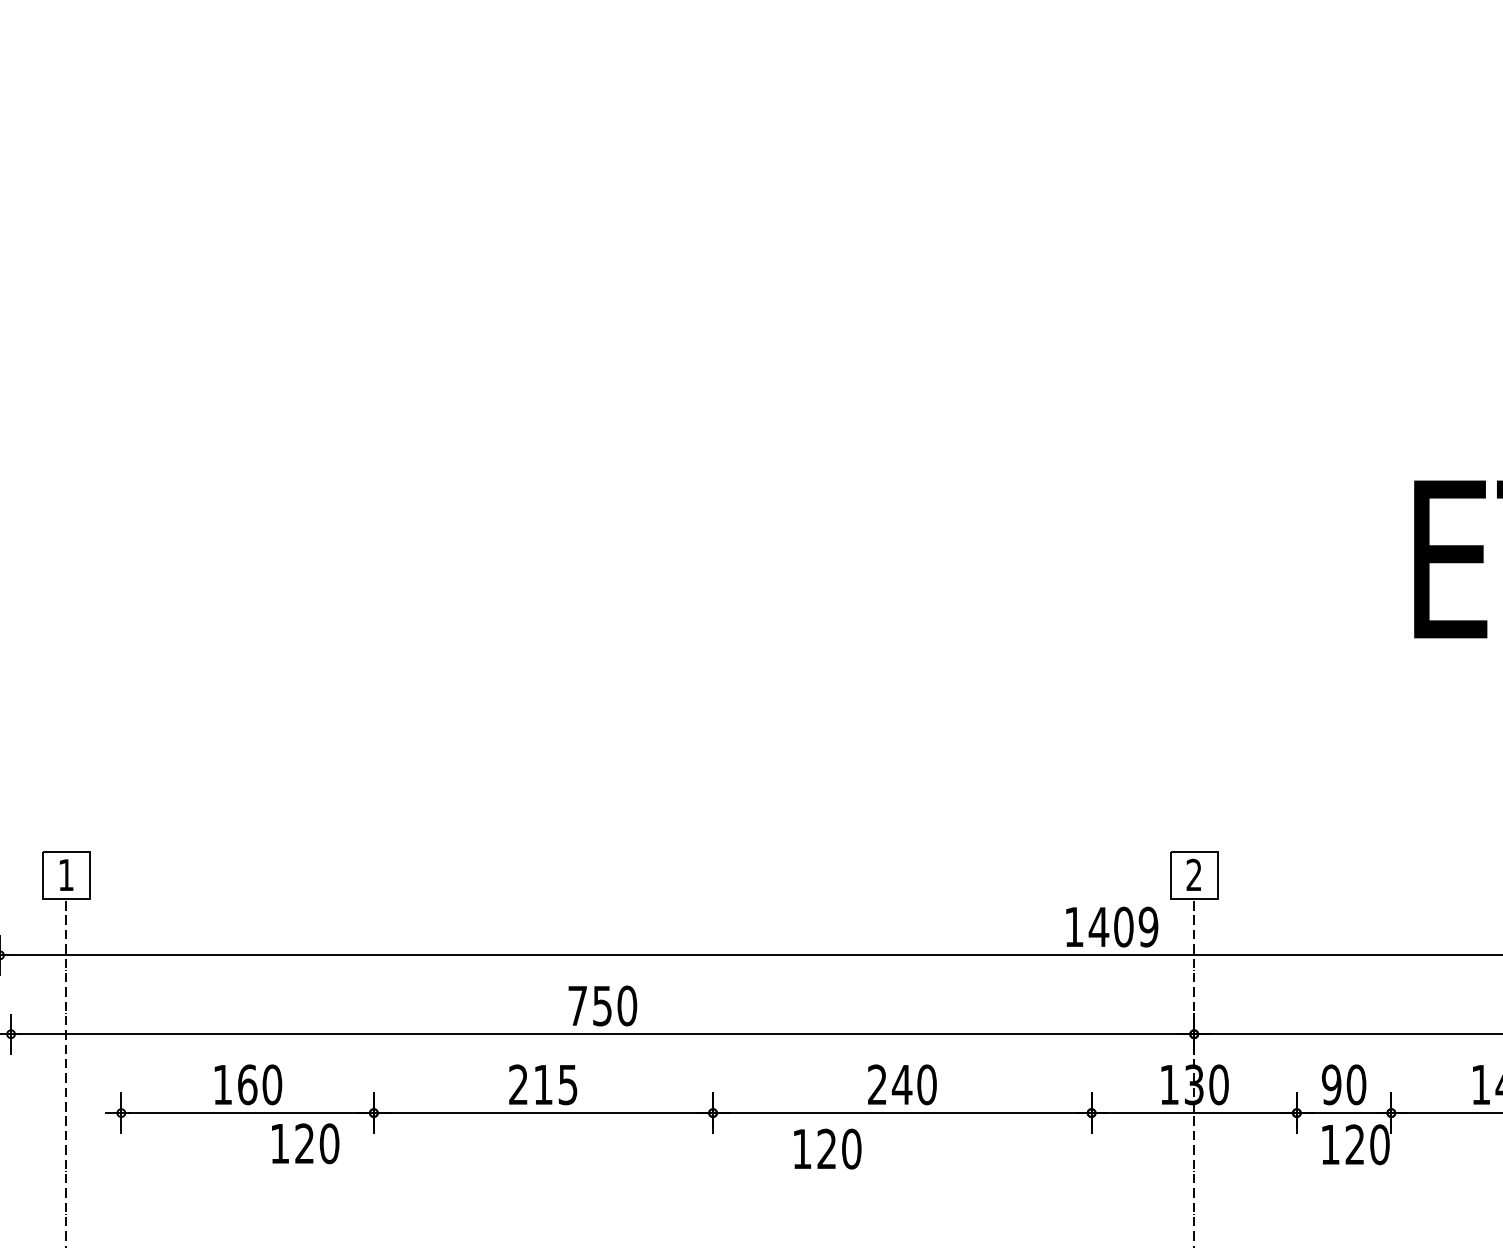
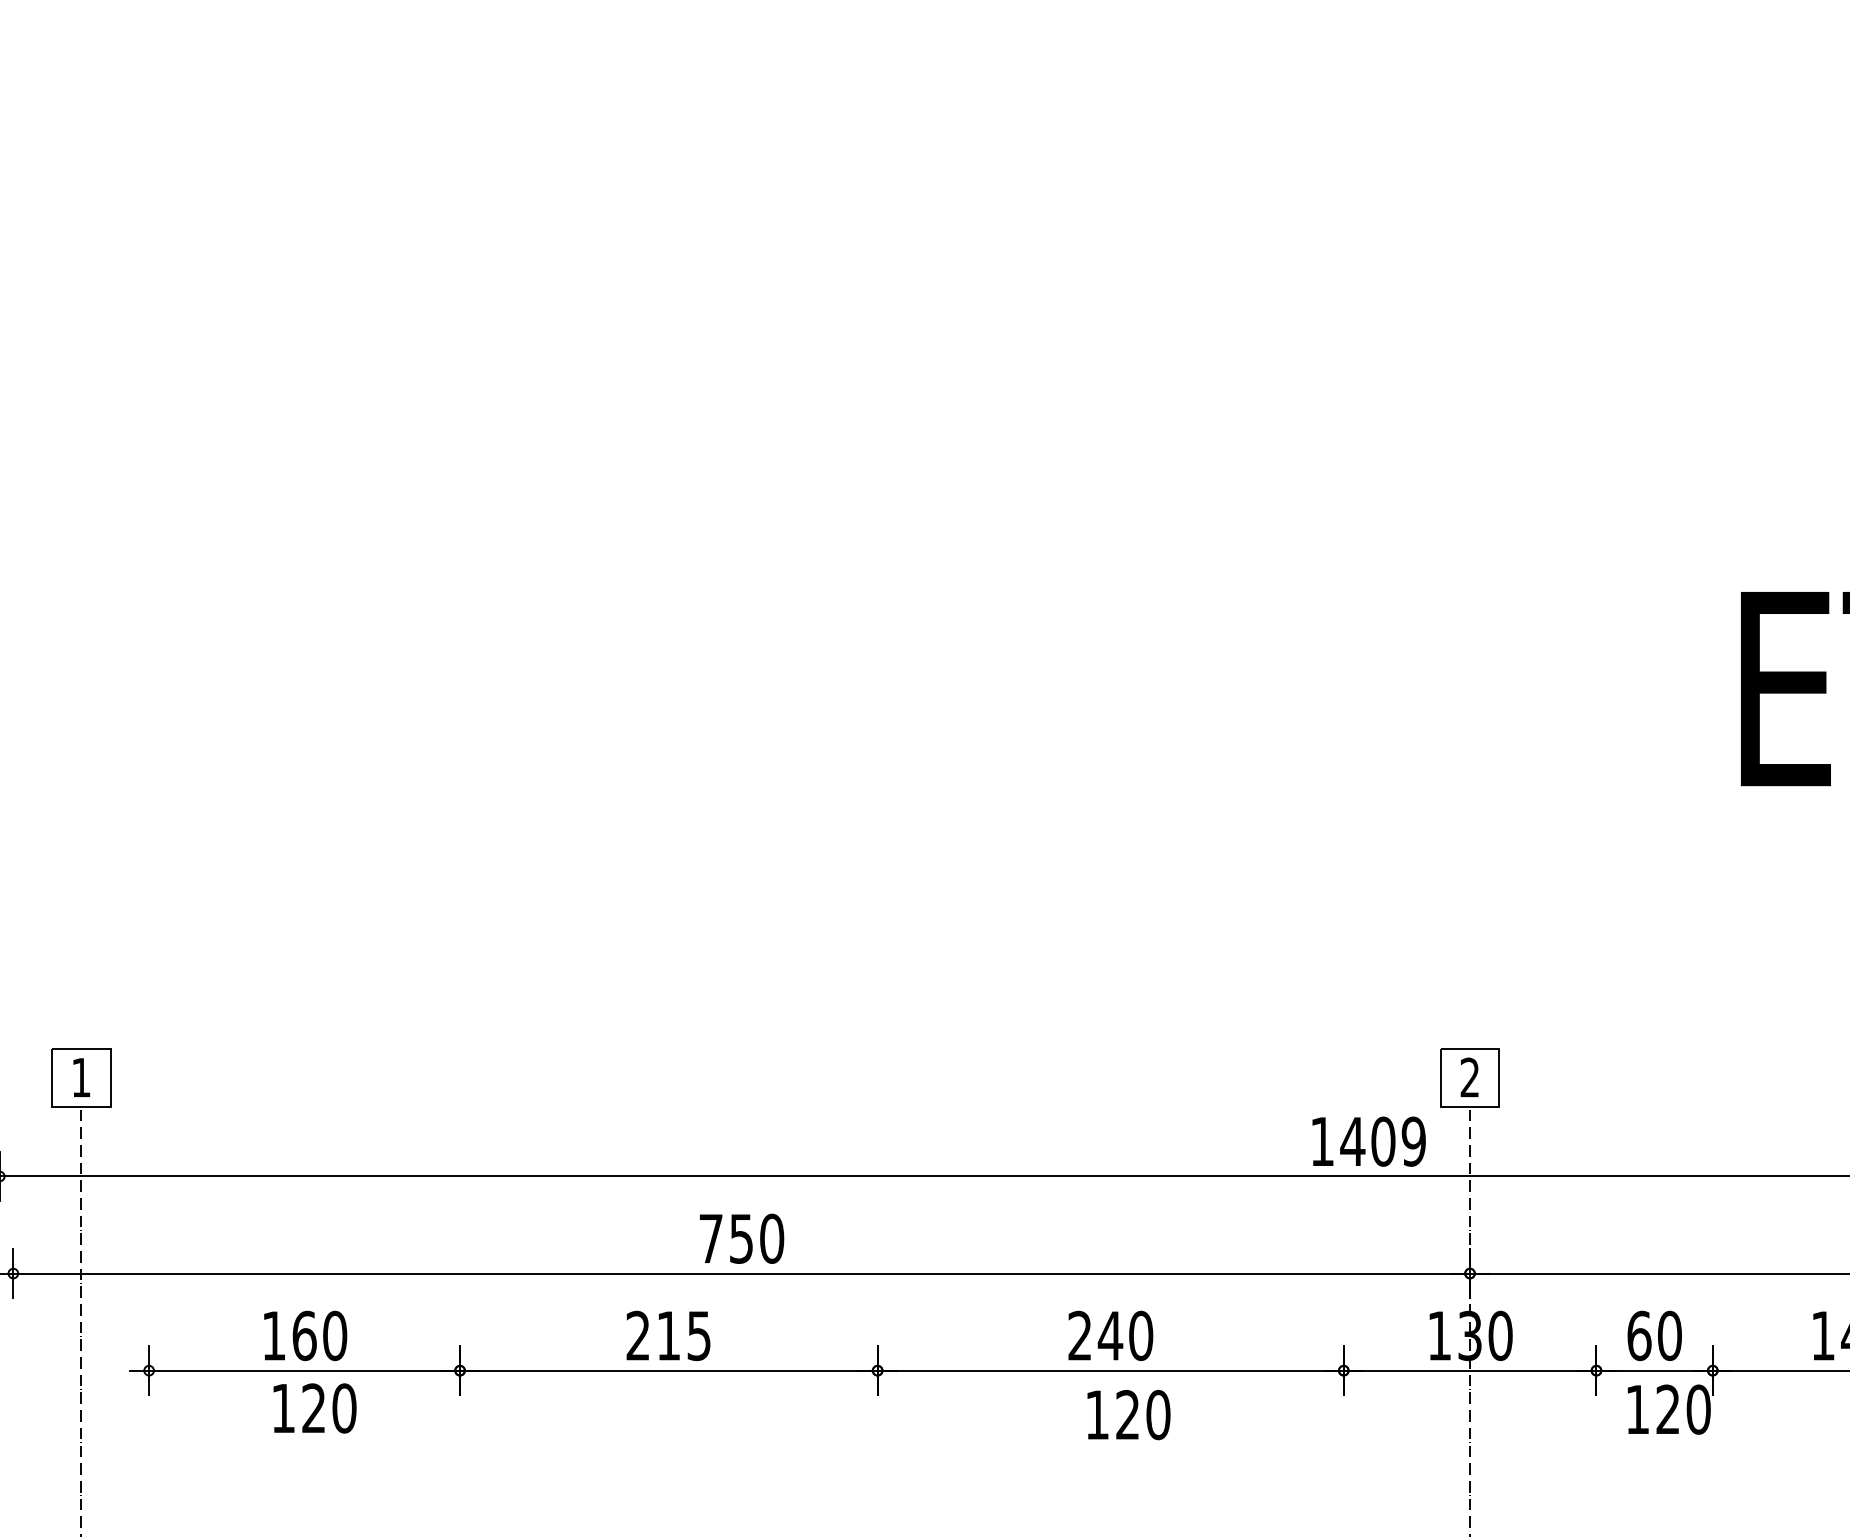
text: (1331, 1084) -> (1639, 1335), 90 -> 60
text: (305, 1143) -> (314, 1408), moved
text: (827, 1149) -> (1128, 1415), moved

